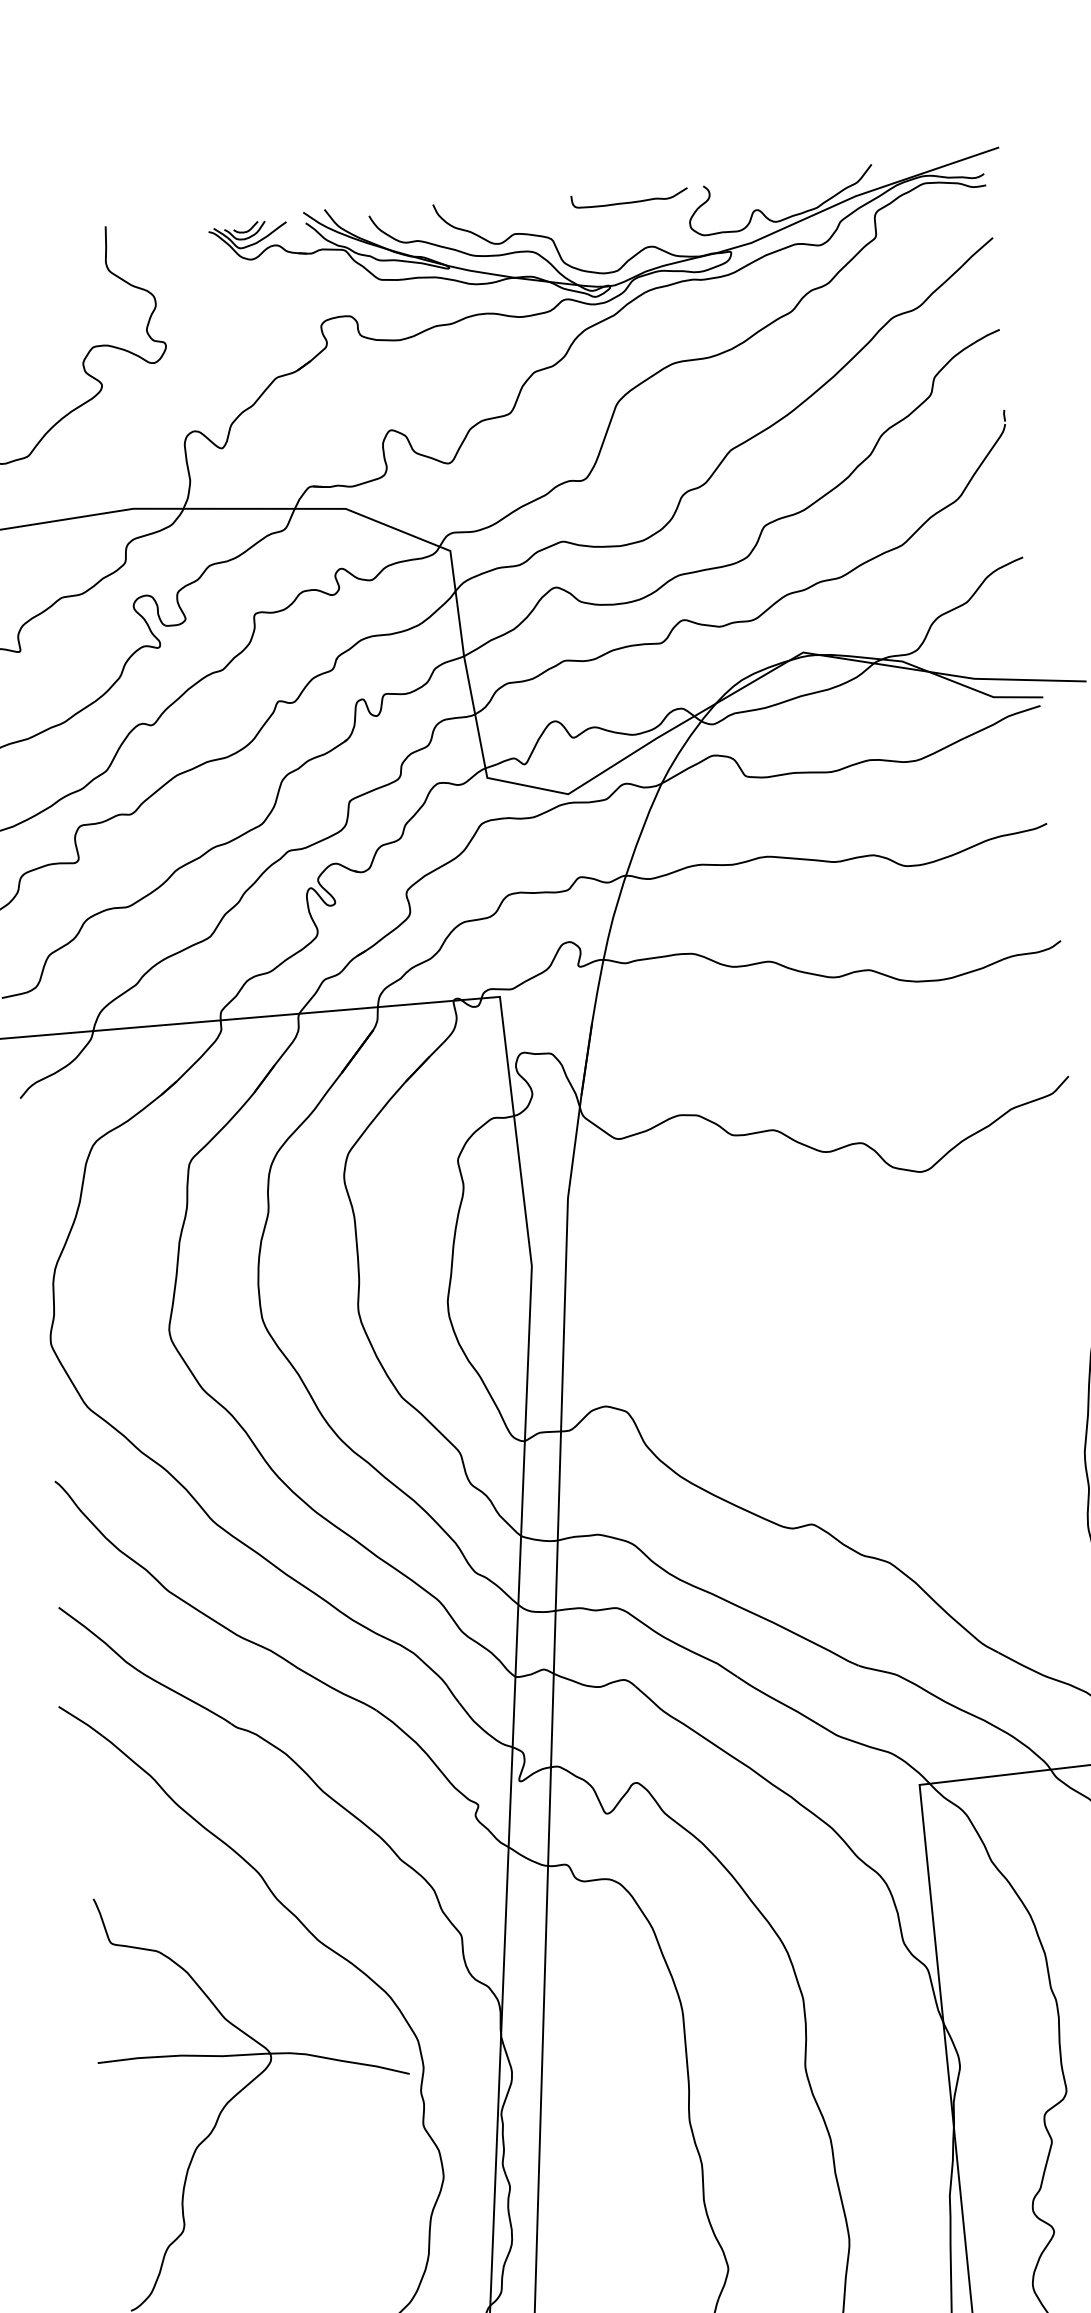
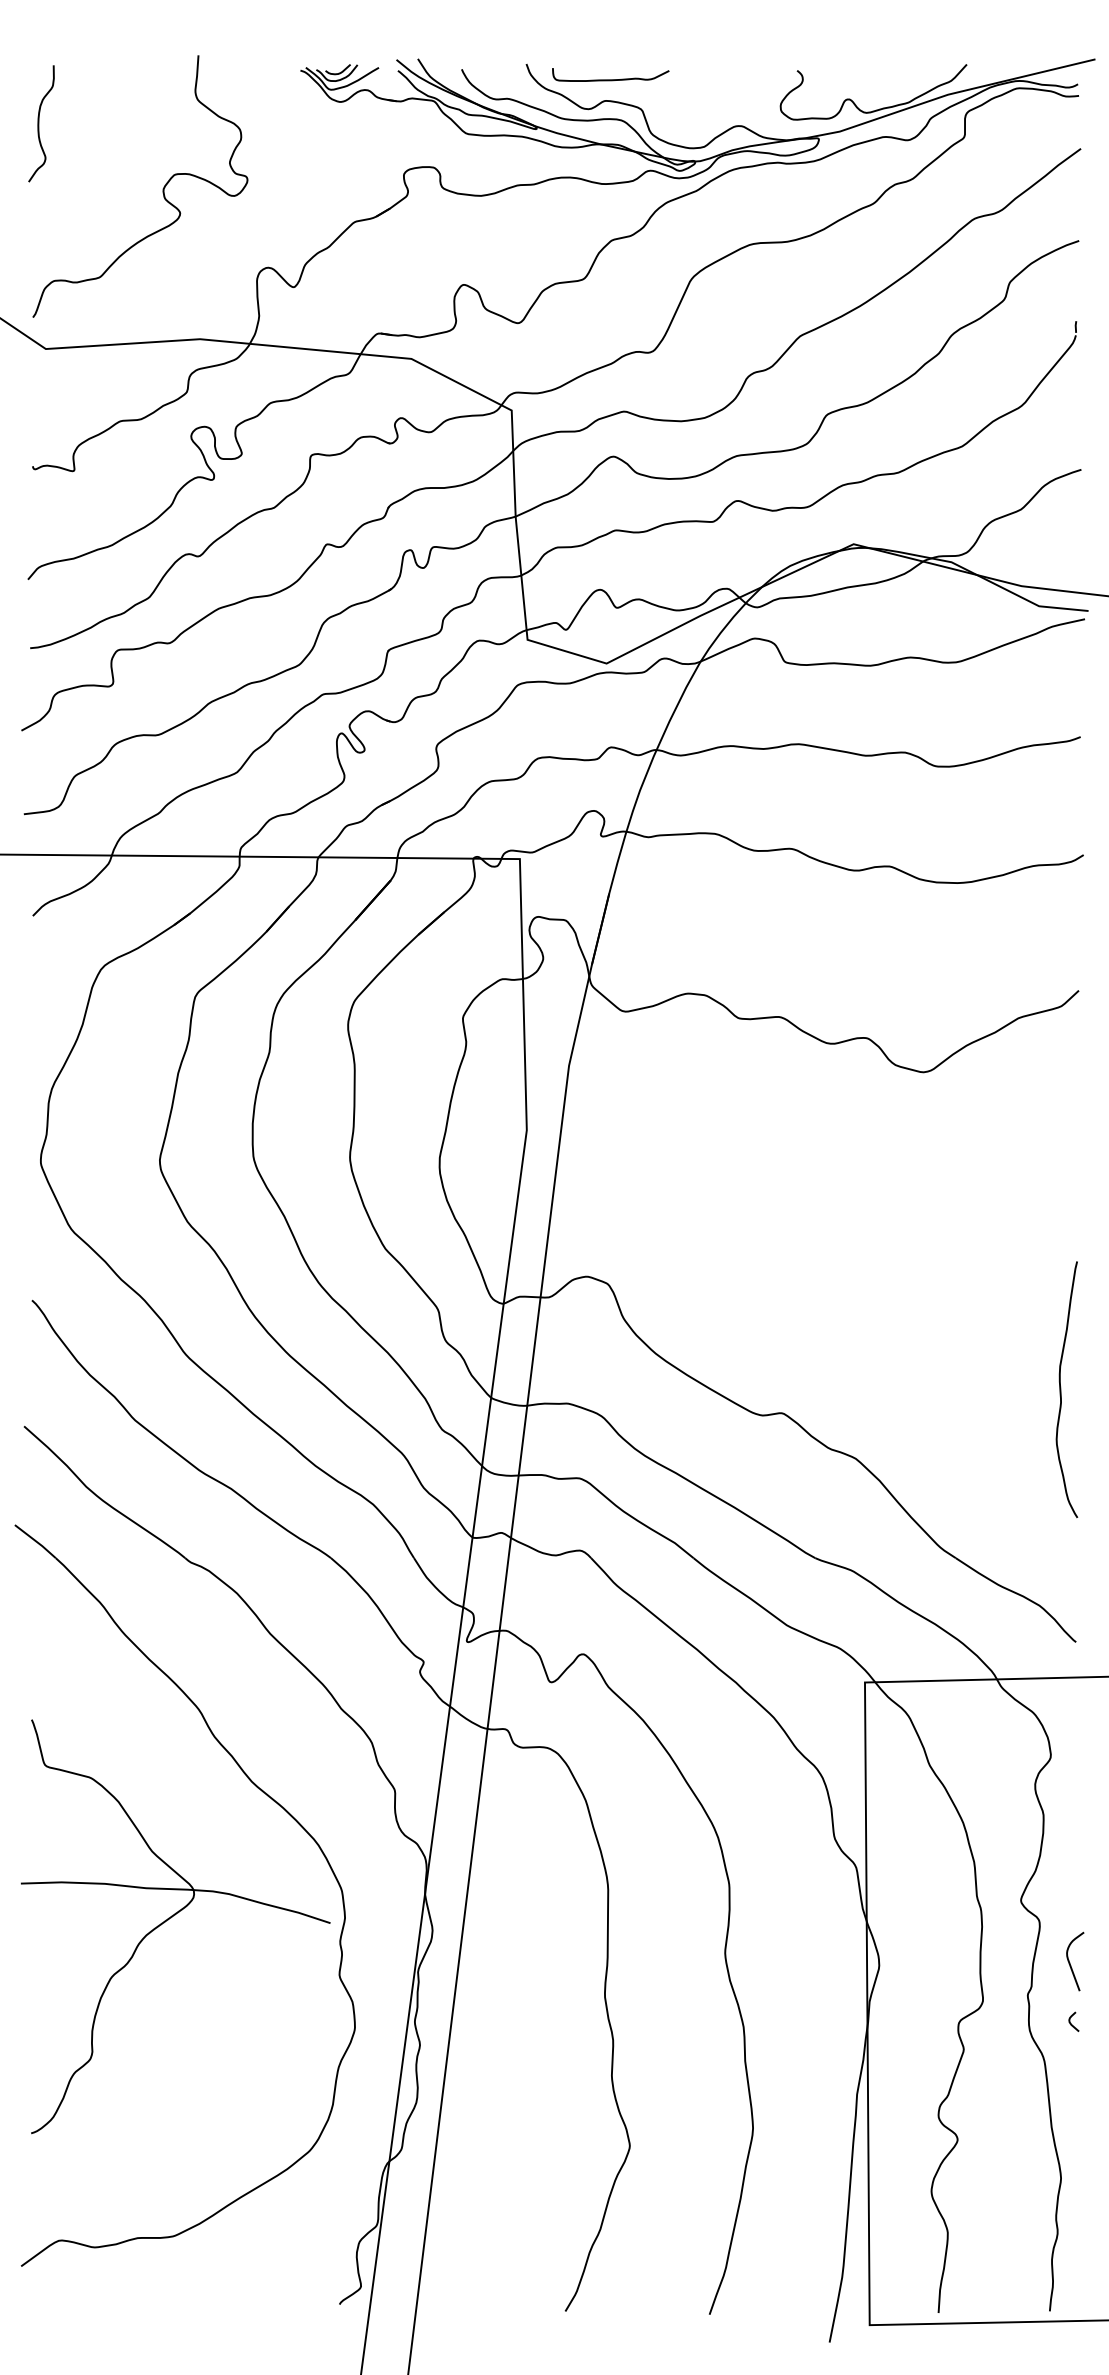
curve: (629, 201) -> (610, 79), moved

